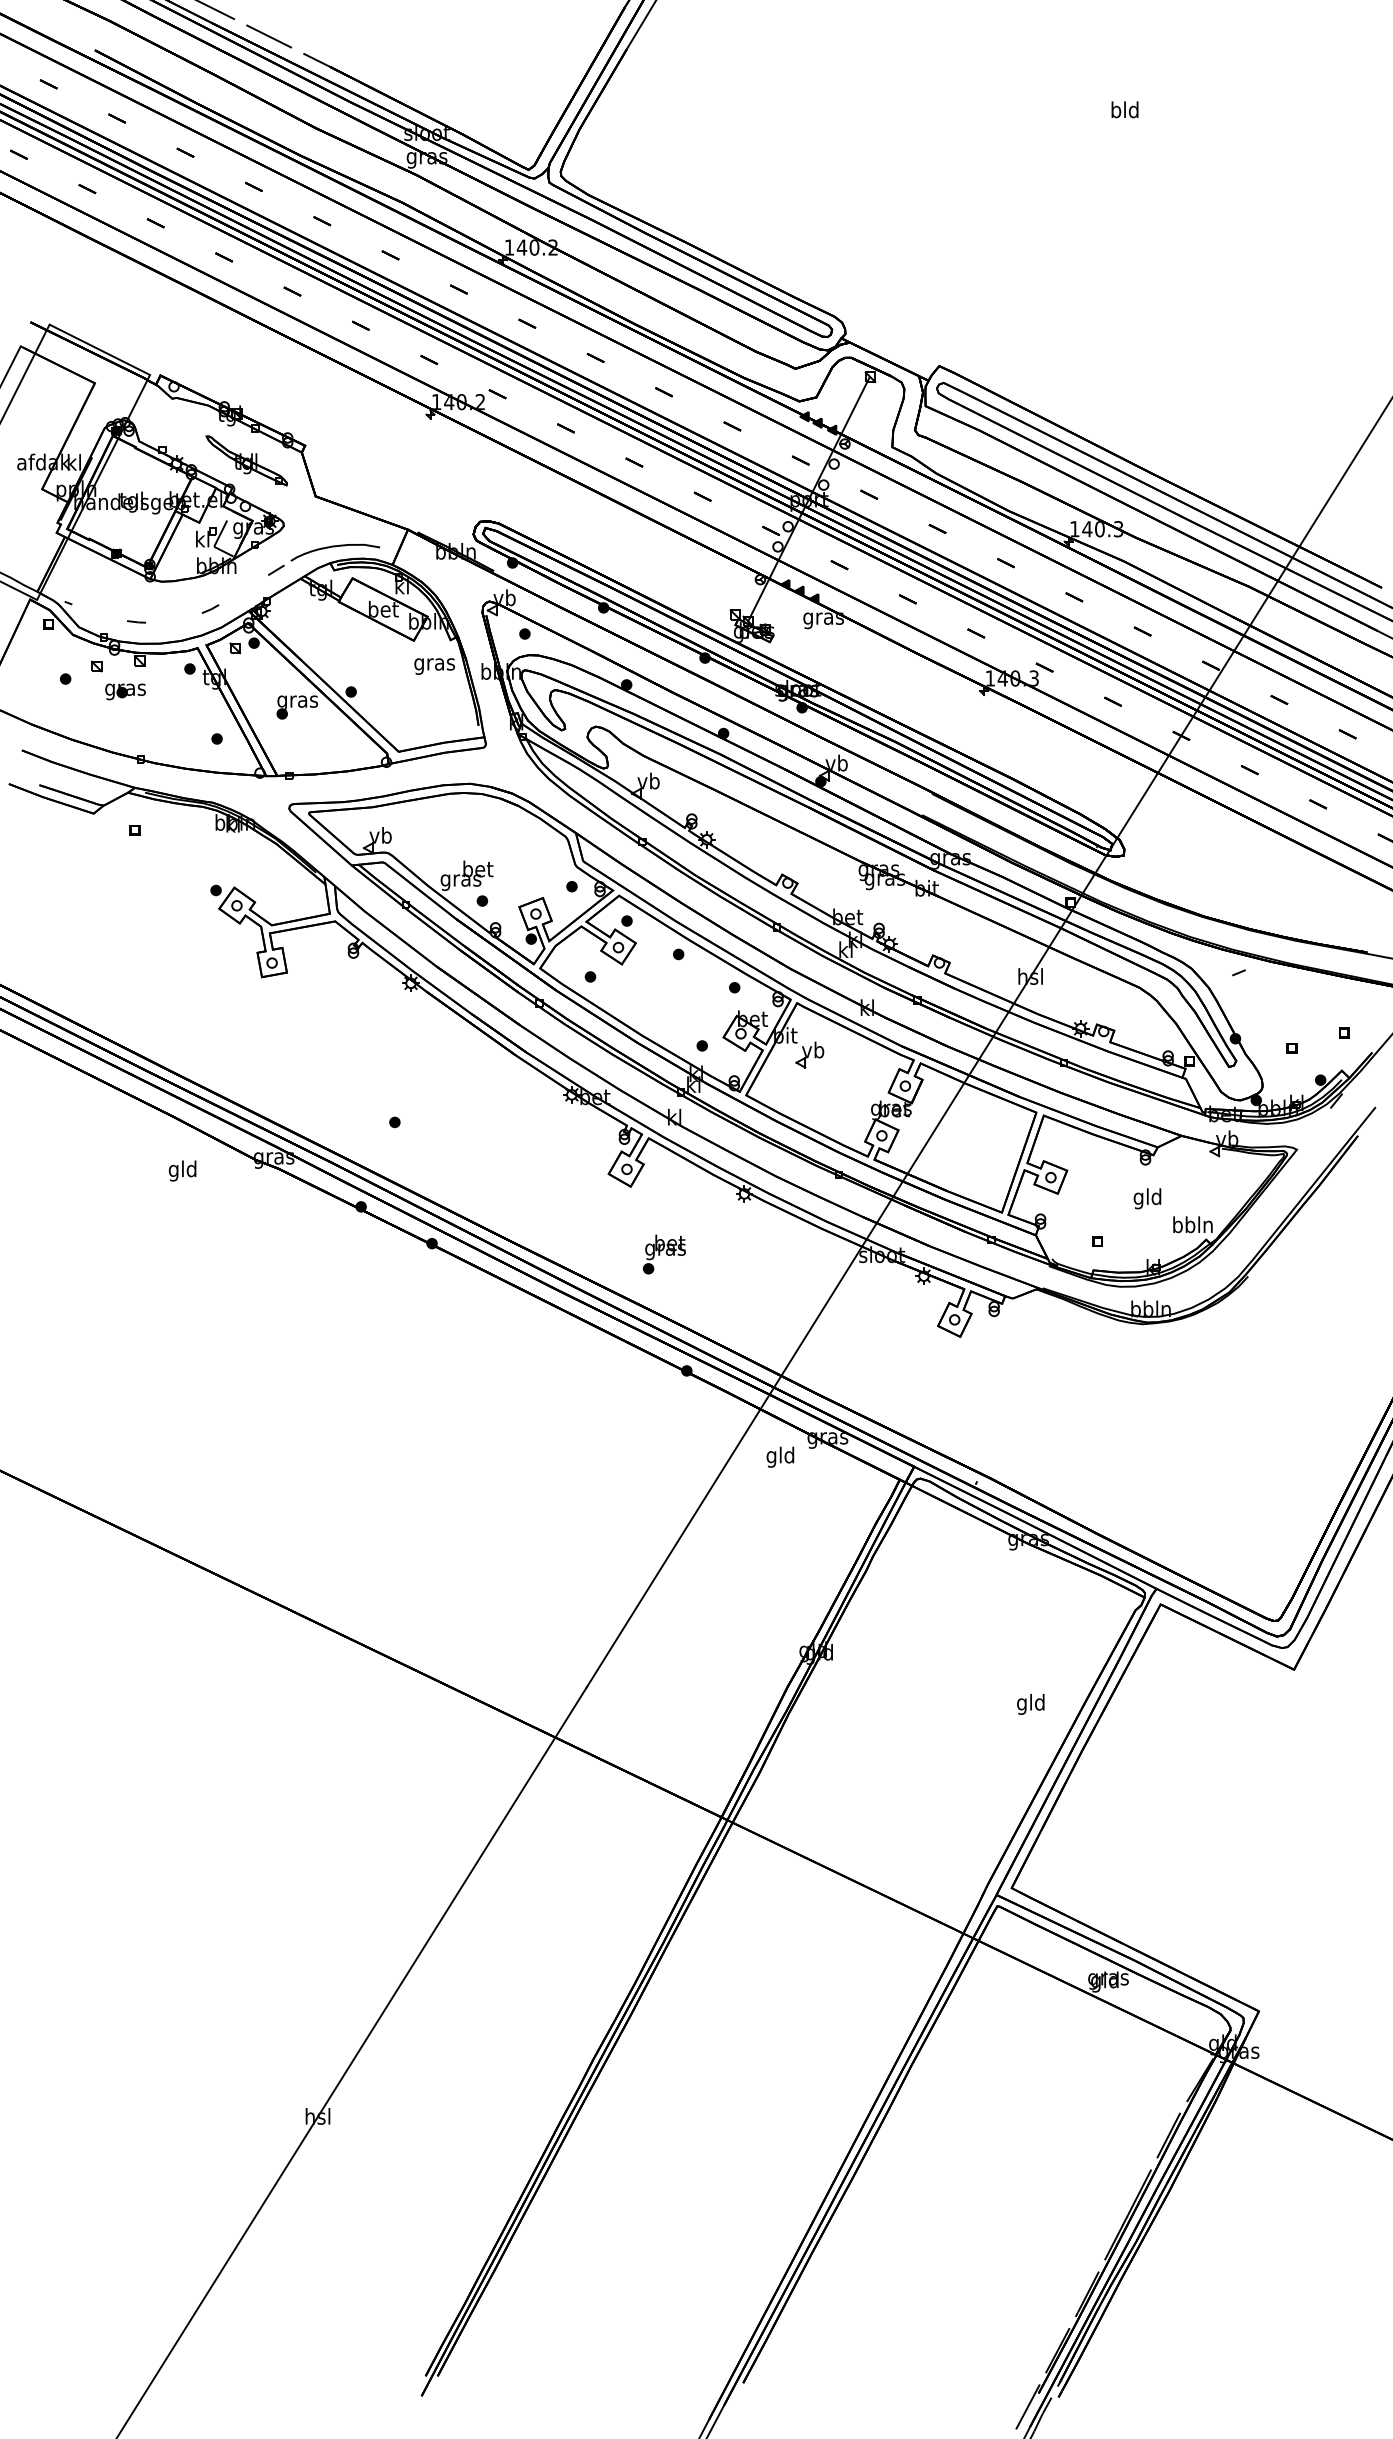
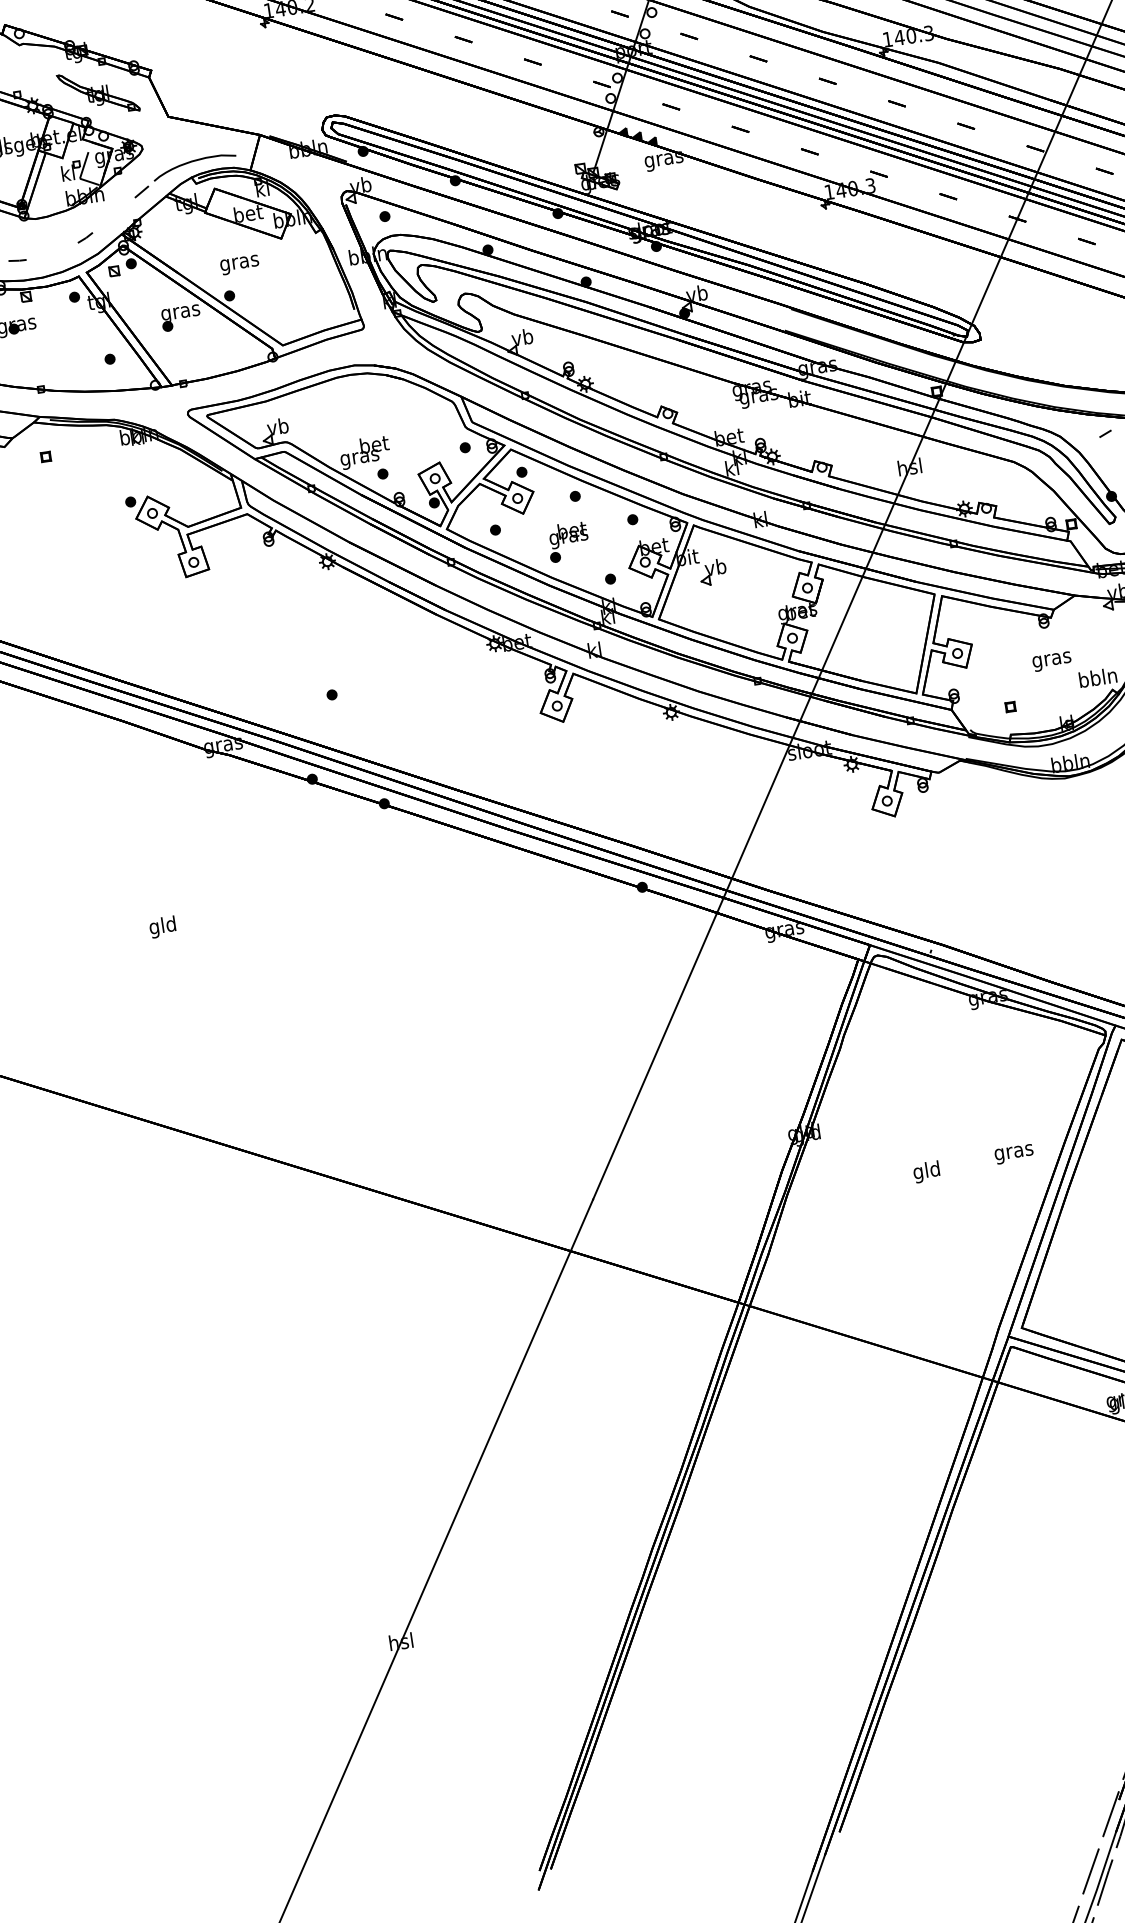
text: (434, 666) -> (239, 265), moved
text: (182, 1170) -> (162, 926), moved
text: (1147, 1198) -> (1051, 659), gld -> gras
part: (663, 1254) -> (567, 541), moved
text: (780, 1456) -> (926, 1171), moved
text: (1030, 1703) -> (1013, 1151), gld -> gras

